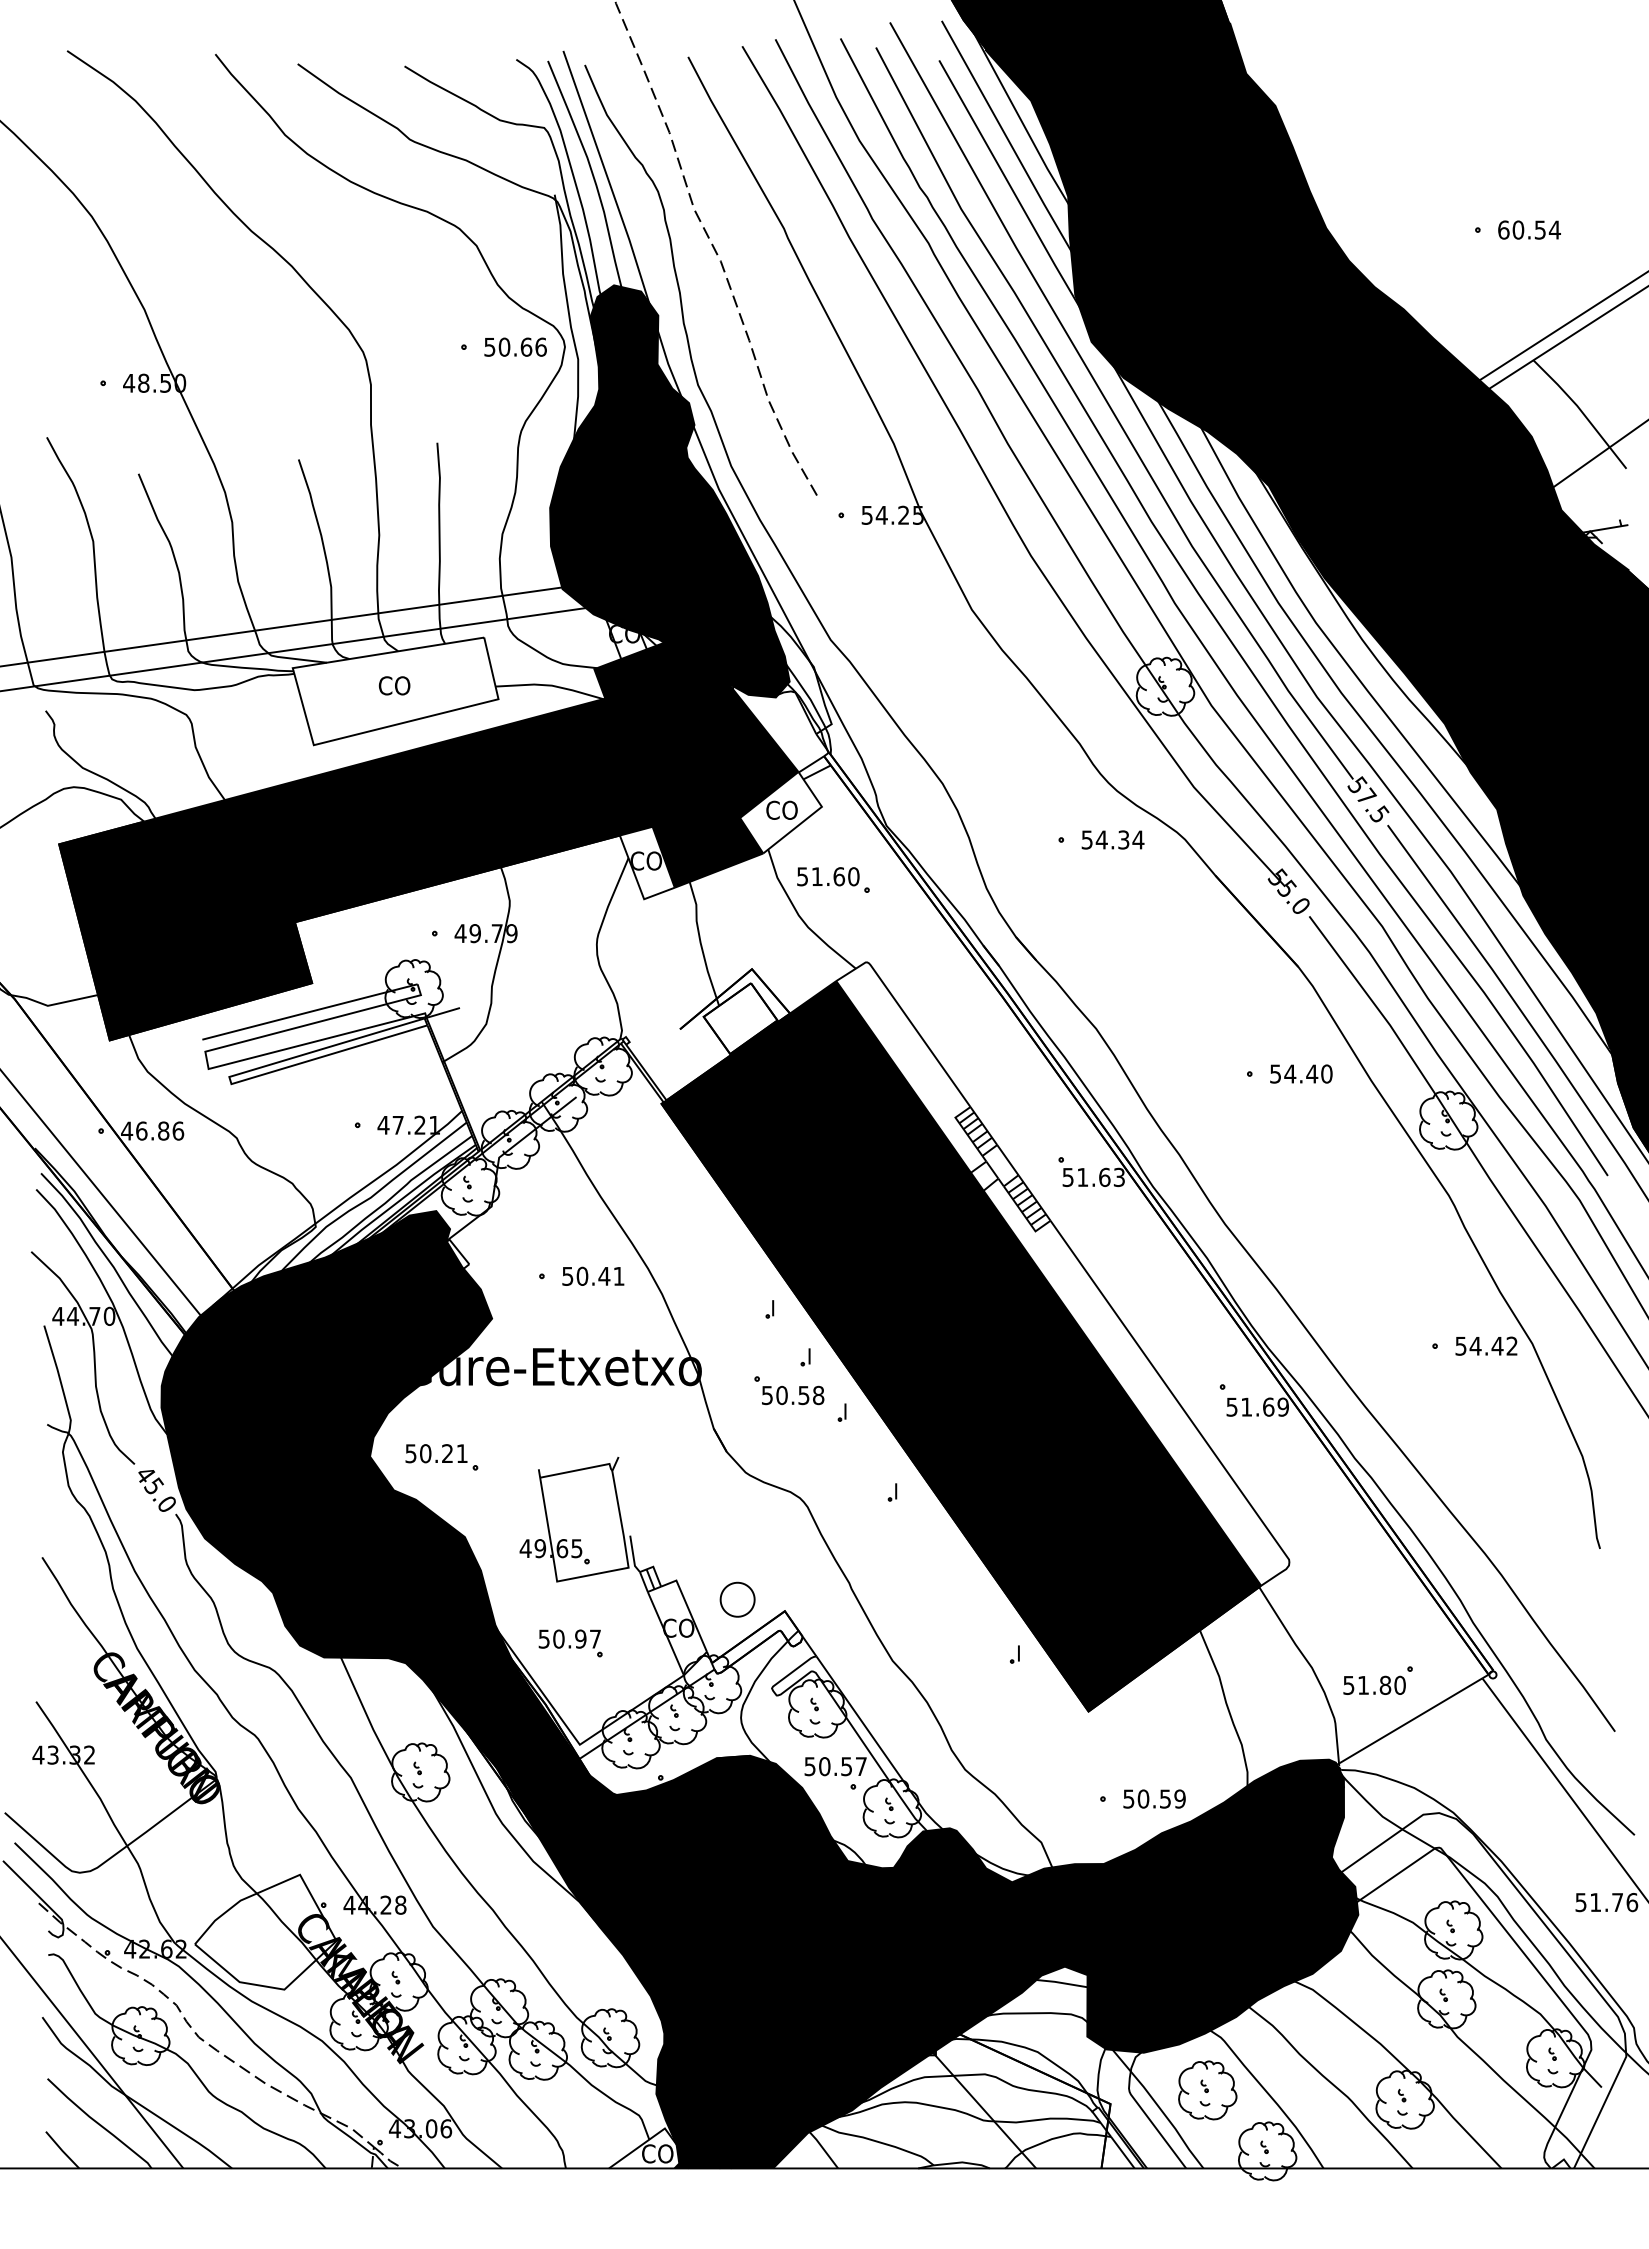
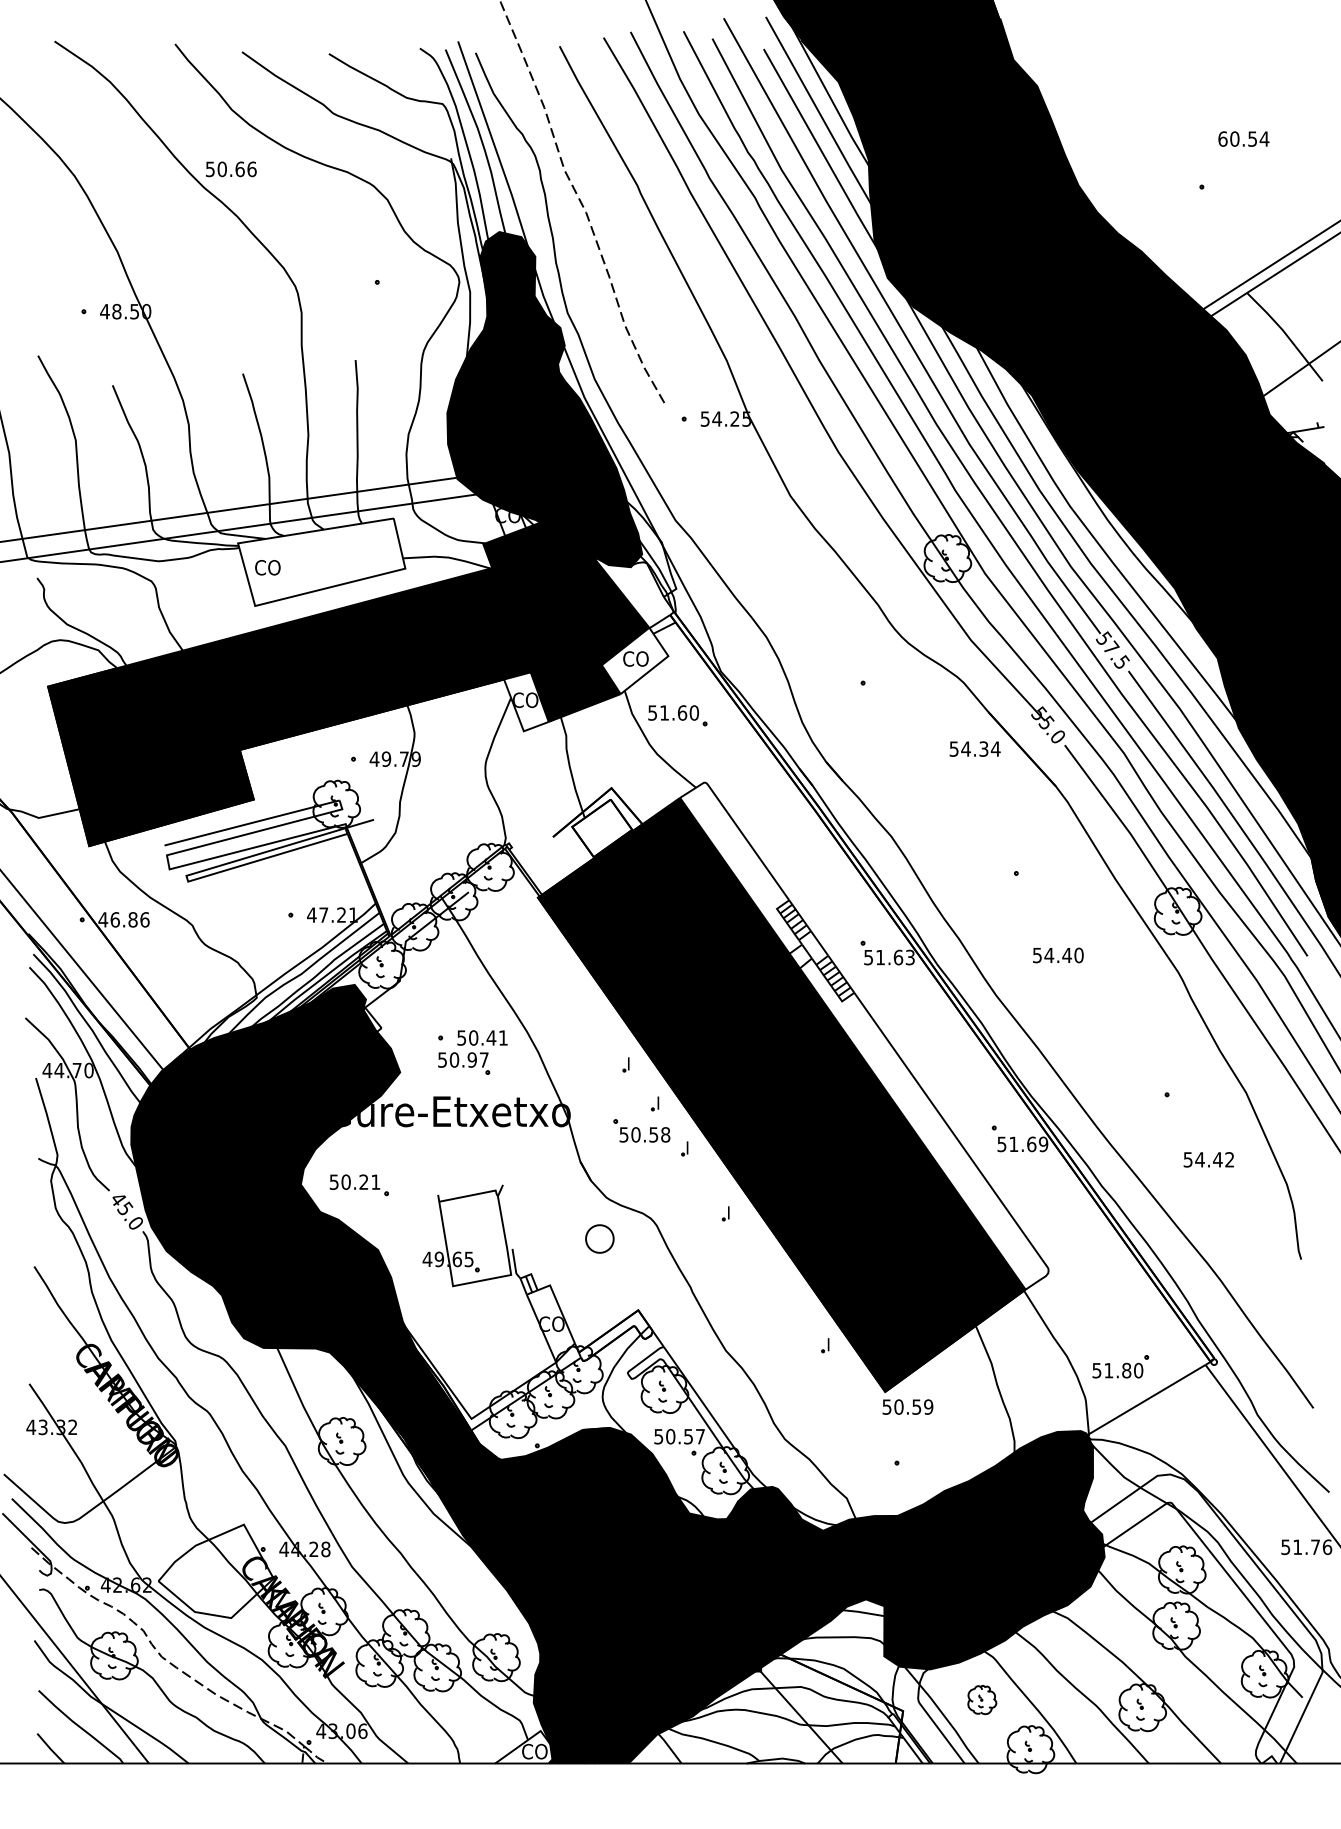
text: (1529, 229) -> (1243, 138), moved
text: (515, 347) -> (231, 169), moved
text: (394, 685) -> (267, 567), moved
text: (1112, 839) -> (974, 748), moved
text: (1301, 1074) -> (1058, 955), moved
text: (1486, 1345) -> (1208, 1159), moved
part: (737, 1599) -> (599, 1238), moved
part: (571, 1643) -> (464, 1063), moved
text: (1154, 1798) -> (907, 1406), moved
part: (1208, 2089) -> (982, 1699), size x0.6

